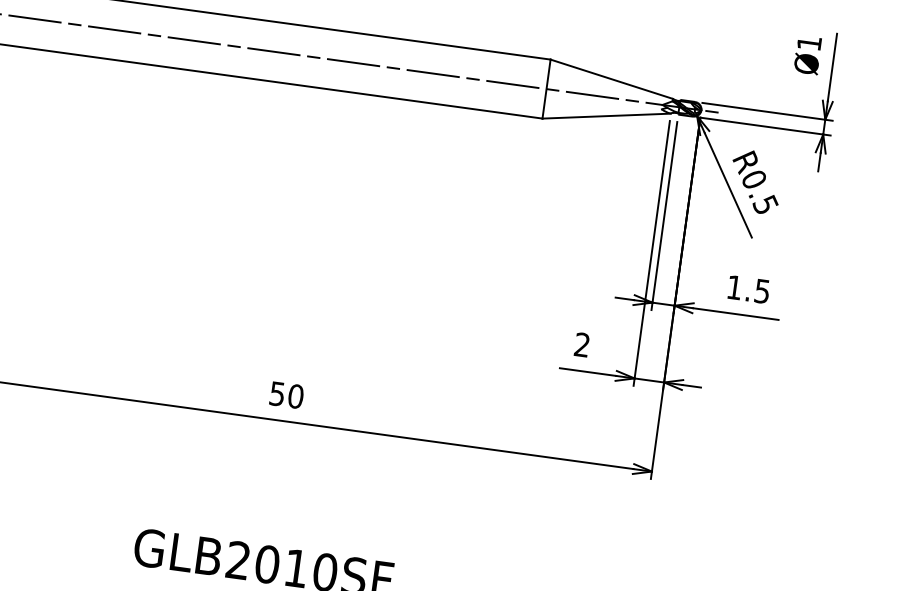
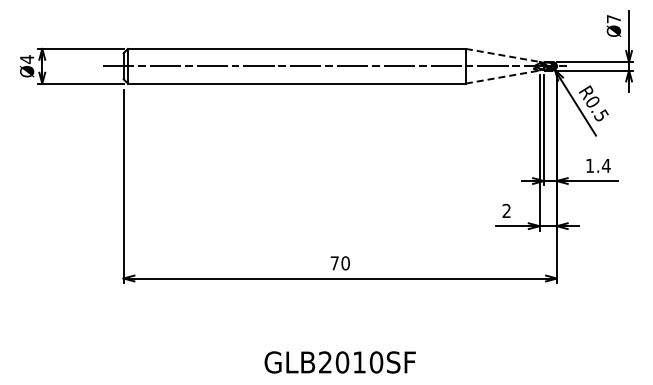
text: (808, 43) -> (613, 19), Ø1 -> Ø7
line: (613, 79) -> (503, 55), solid -> dashed
line: (607, 117) -> (503, 77), solid -> dashed
text: (760, 290) -> (605, 165), 1.5 -> 1.4
text: (276, 394) -> (334, 263), 50 -> 70

